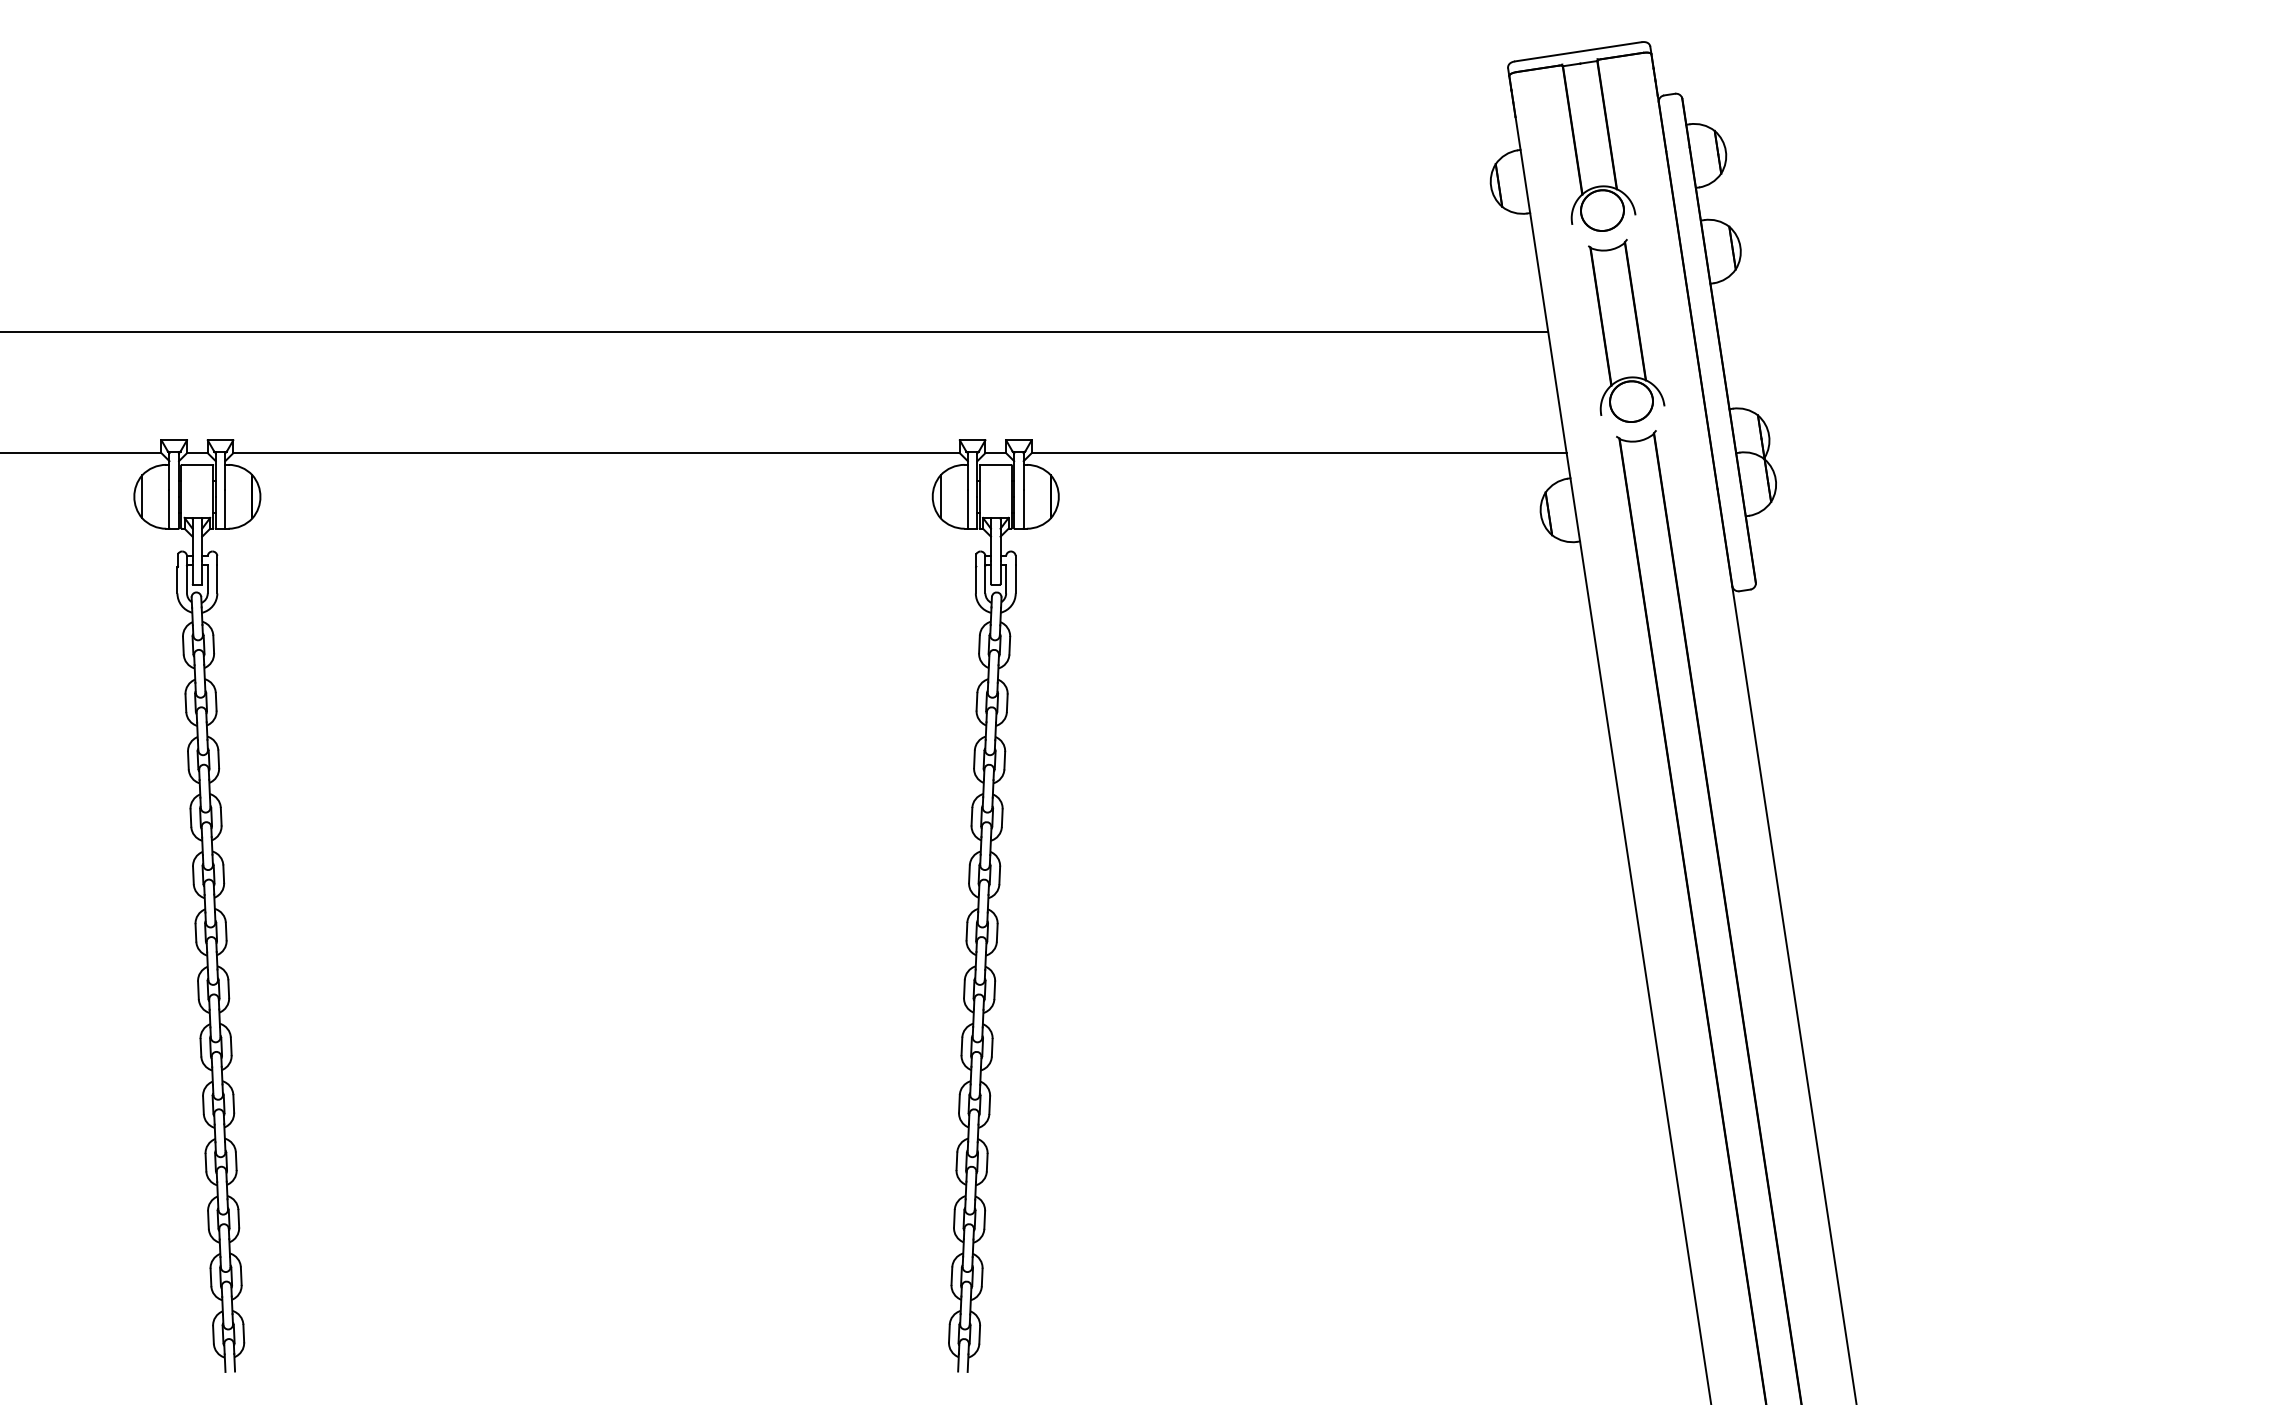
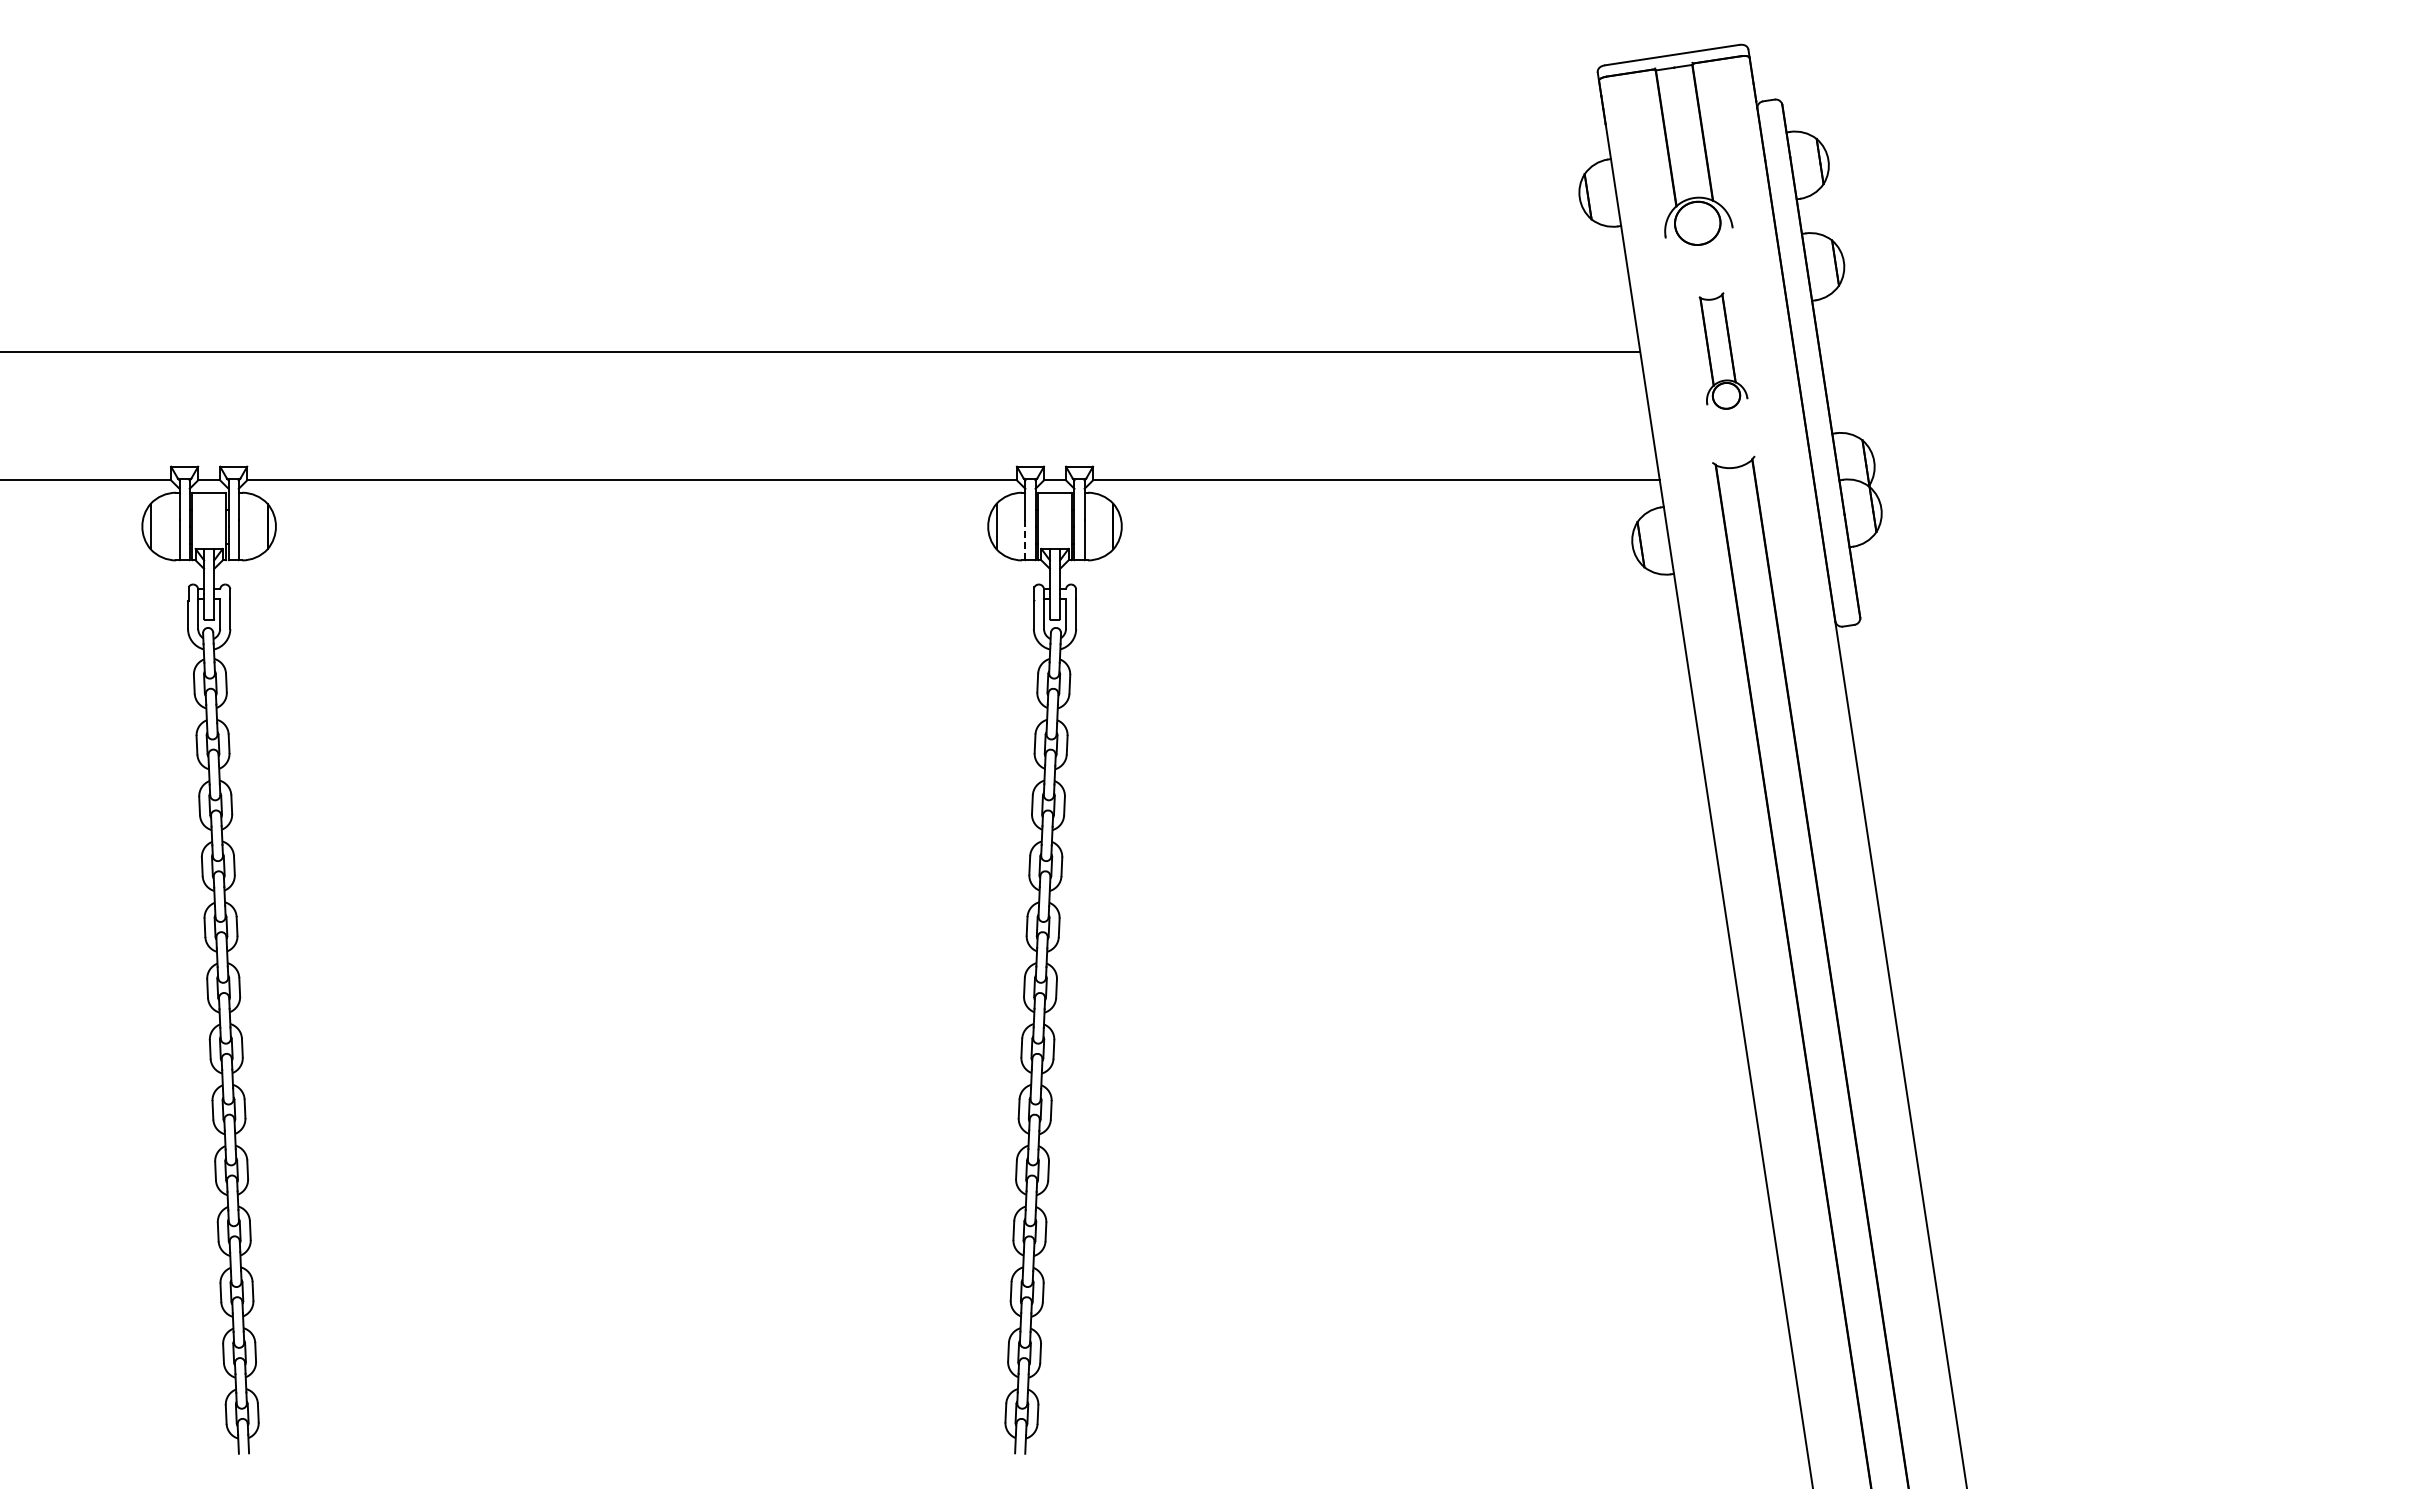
part: (1626, 330) -> (1723, 350), size x0.6
line: (967, 509) -> (1025, 539), solid -> dashed

